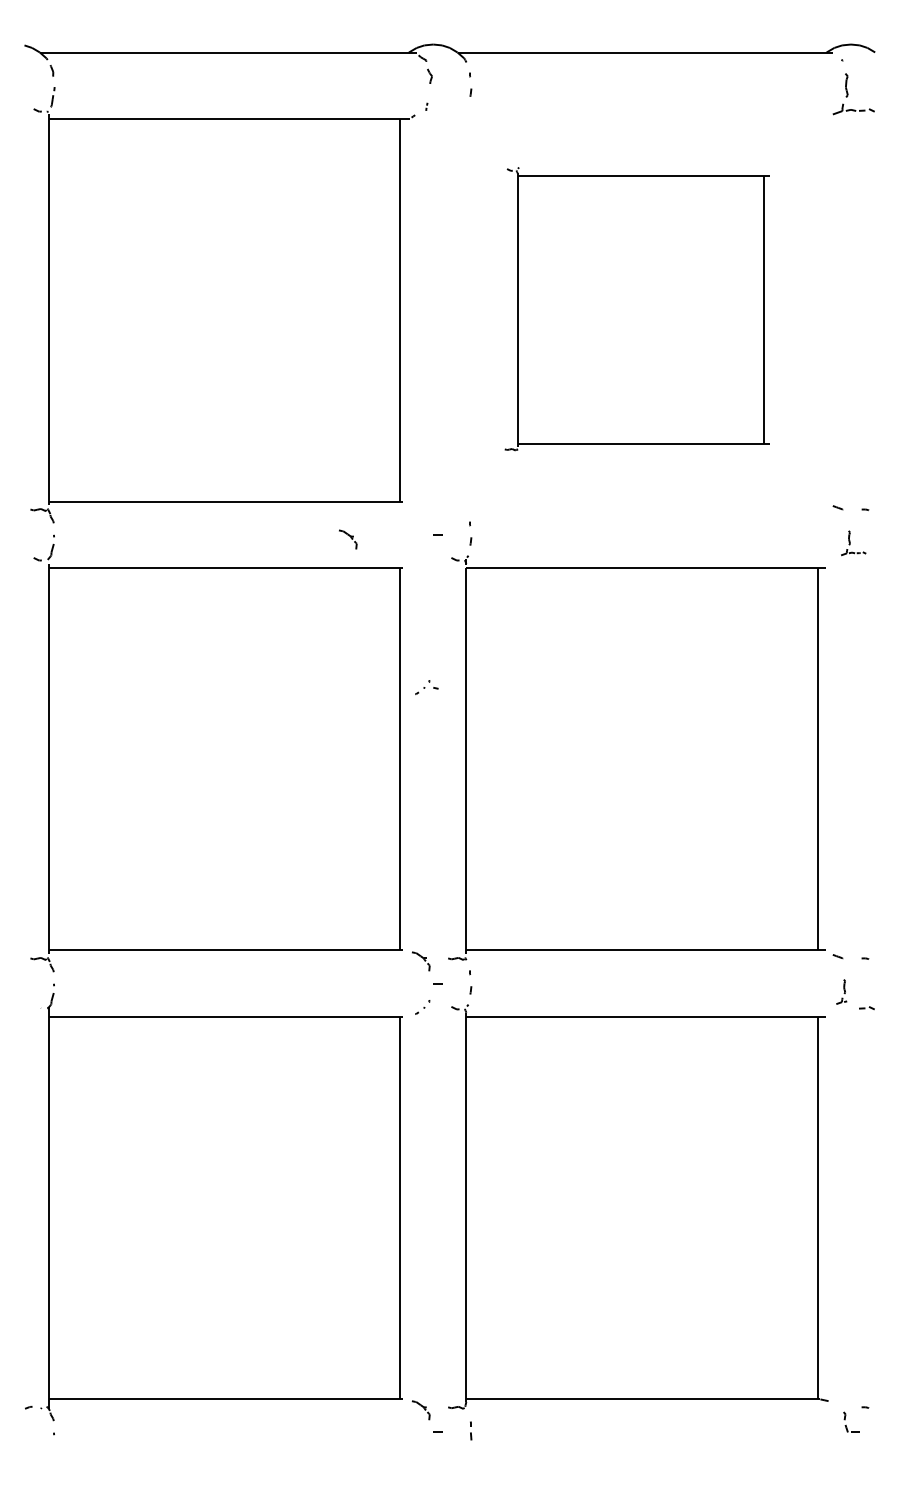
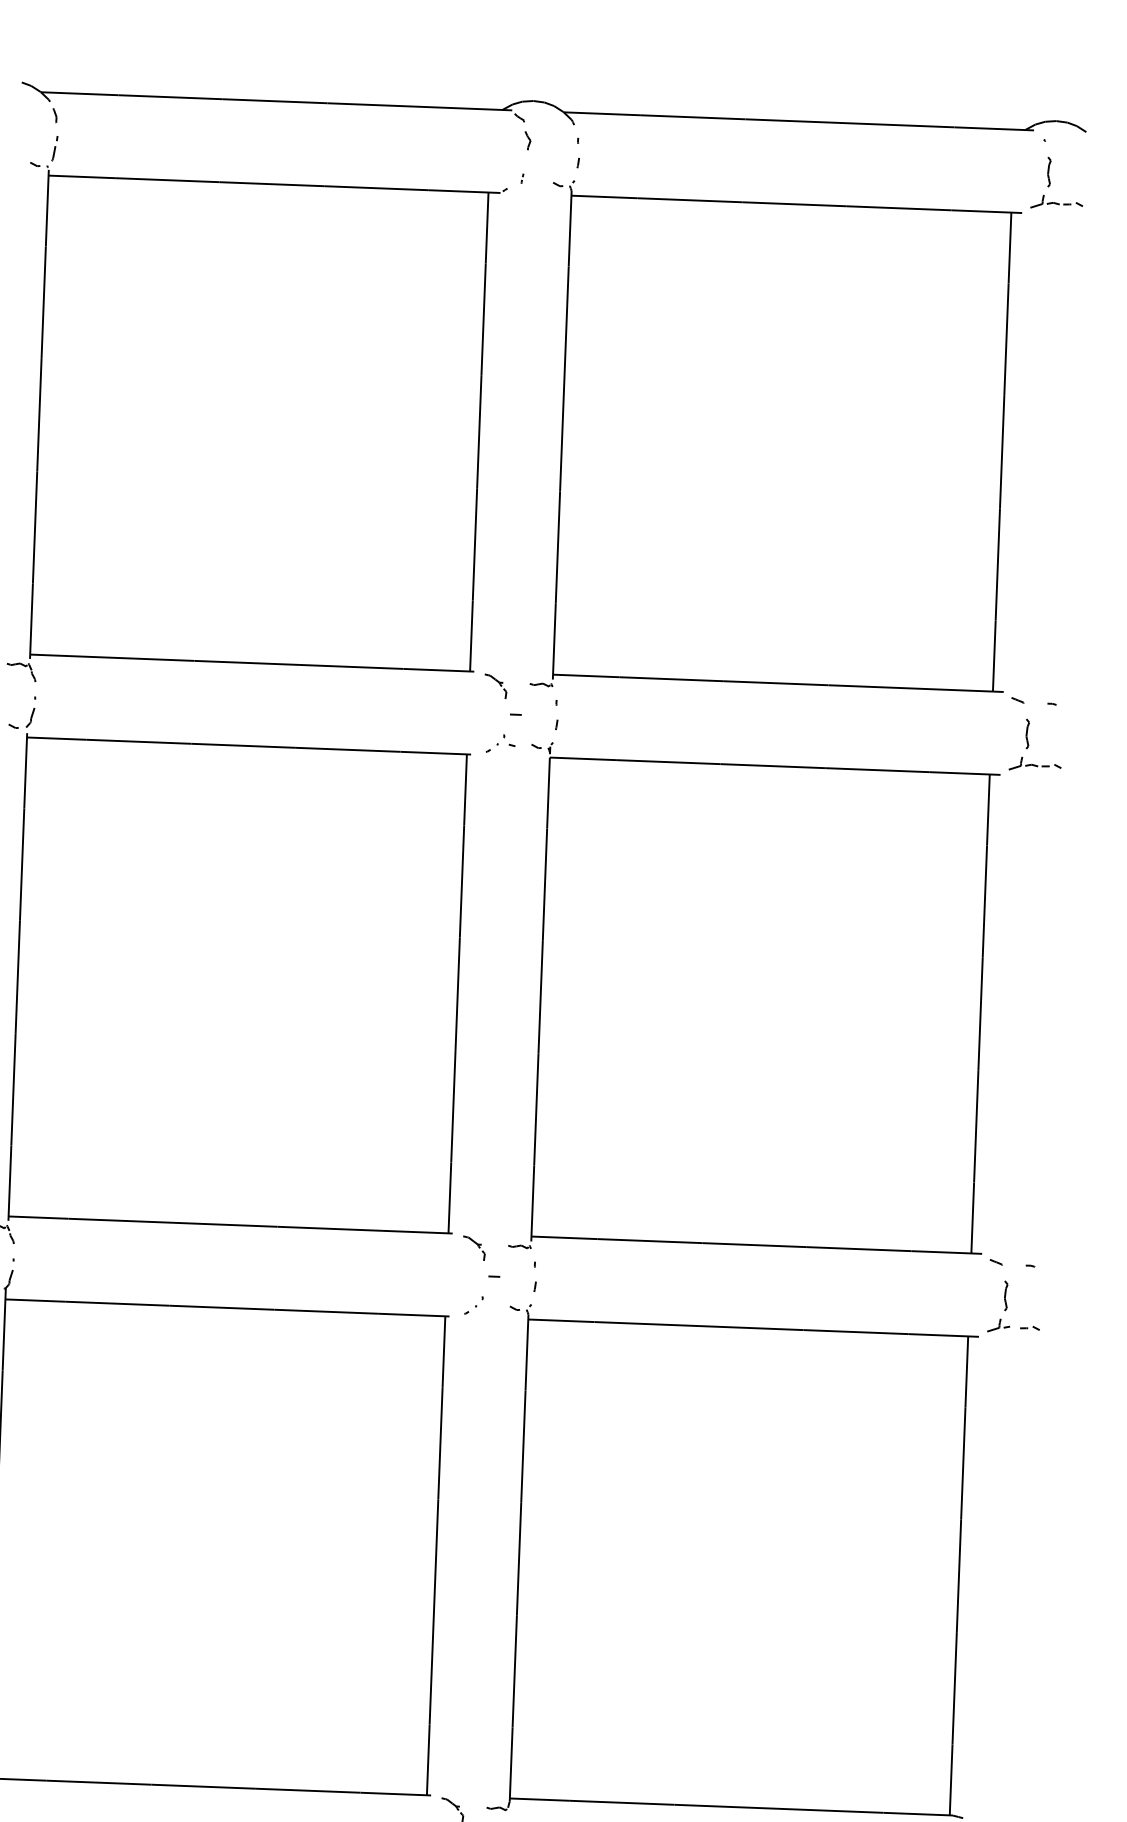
part: (636, 308) -> (775, 441), size x1.43
part: (348, 539) -> (496, 686), moved
part: (853, 543) -> (1035, 745), size x1.67
part: (426, 687) -> (500, 744), moved
part: (841, 991) -> (999, 1306), size x1.67

